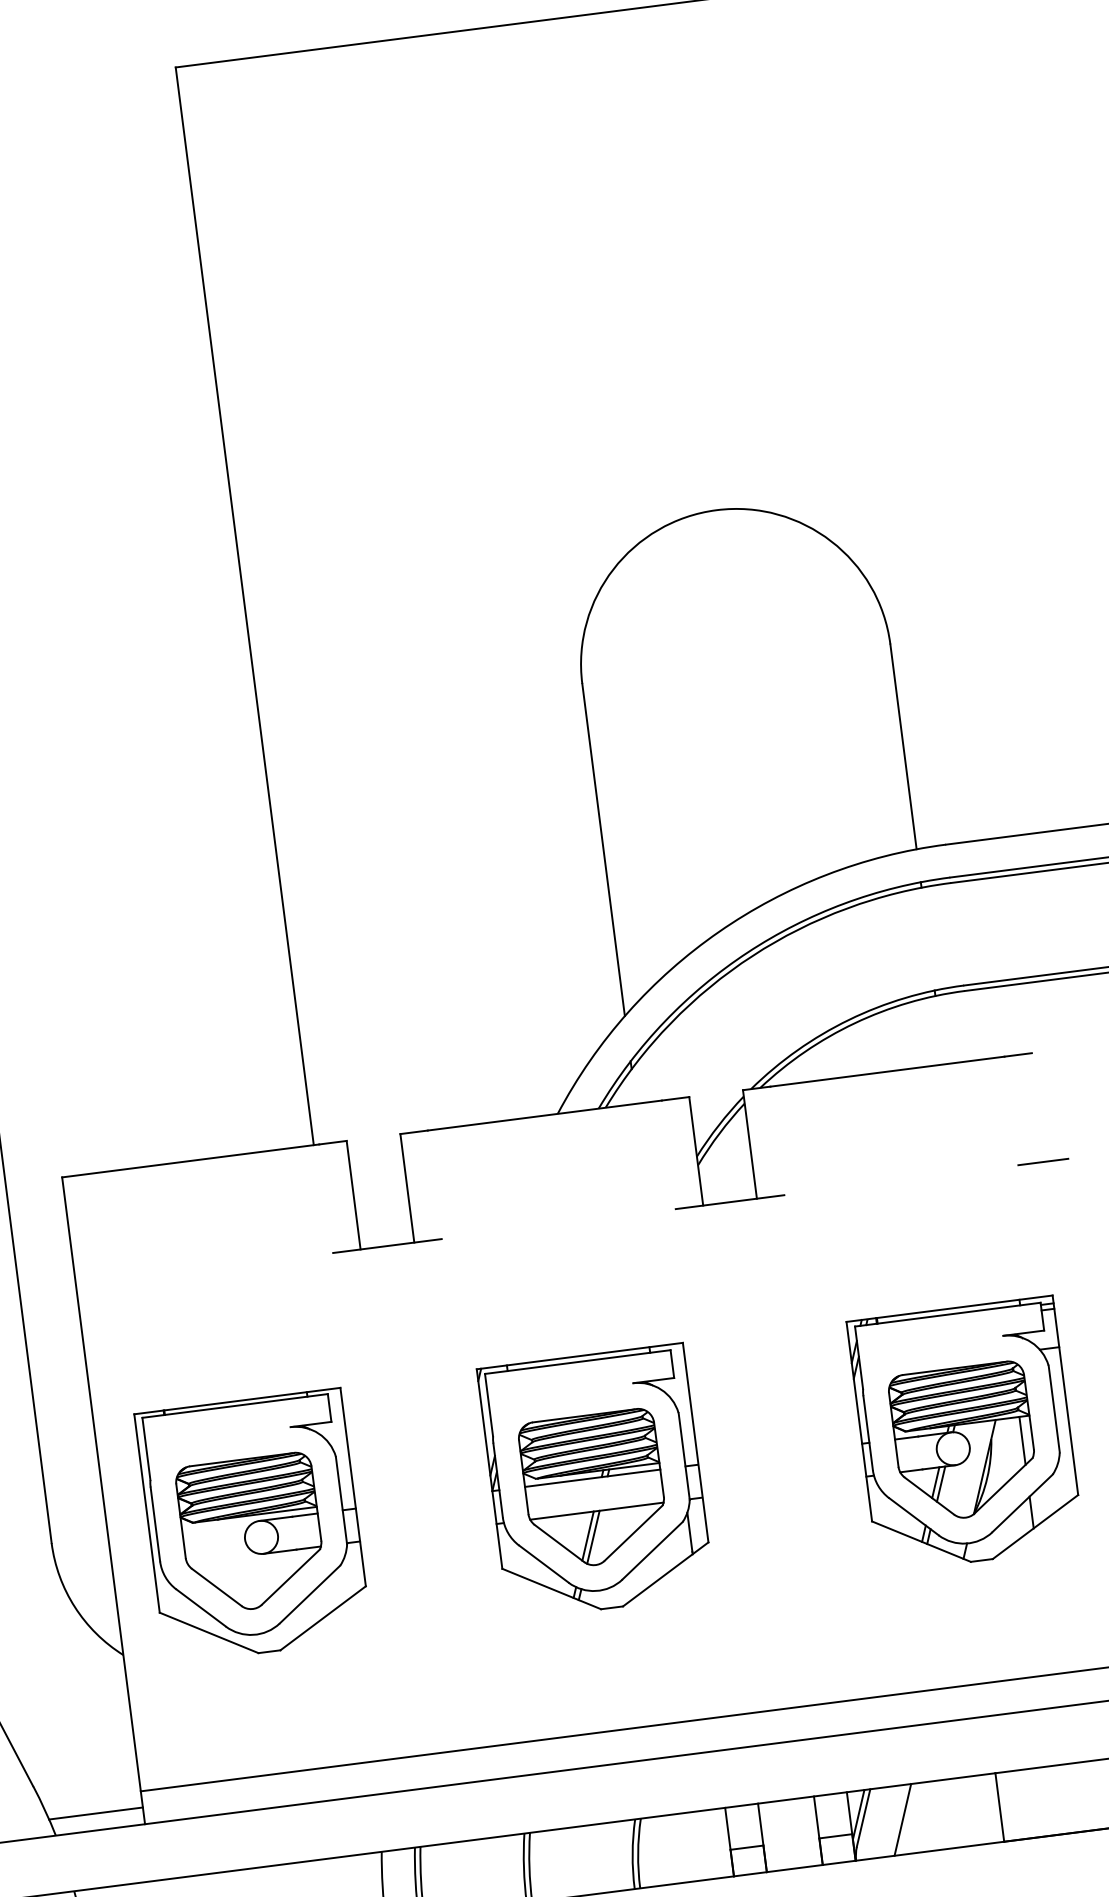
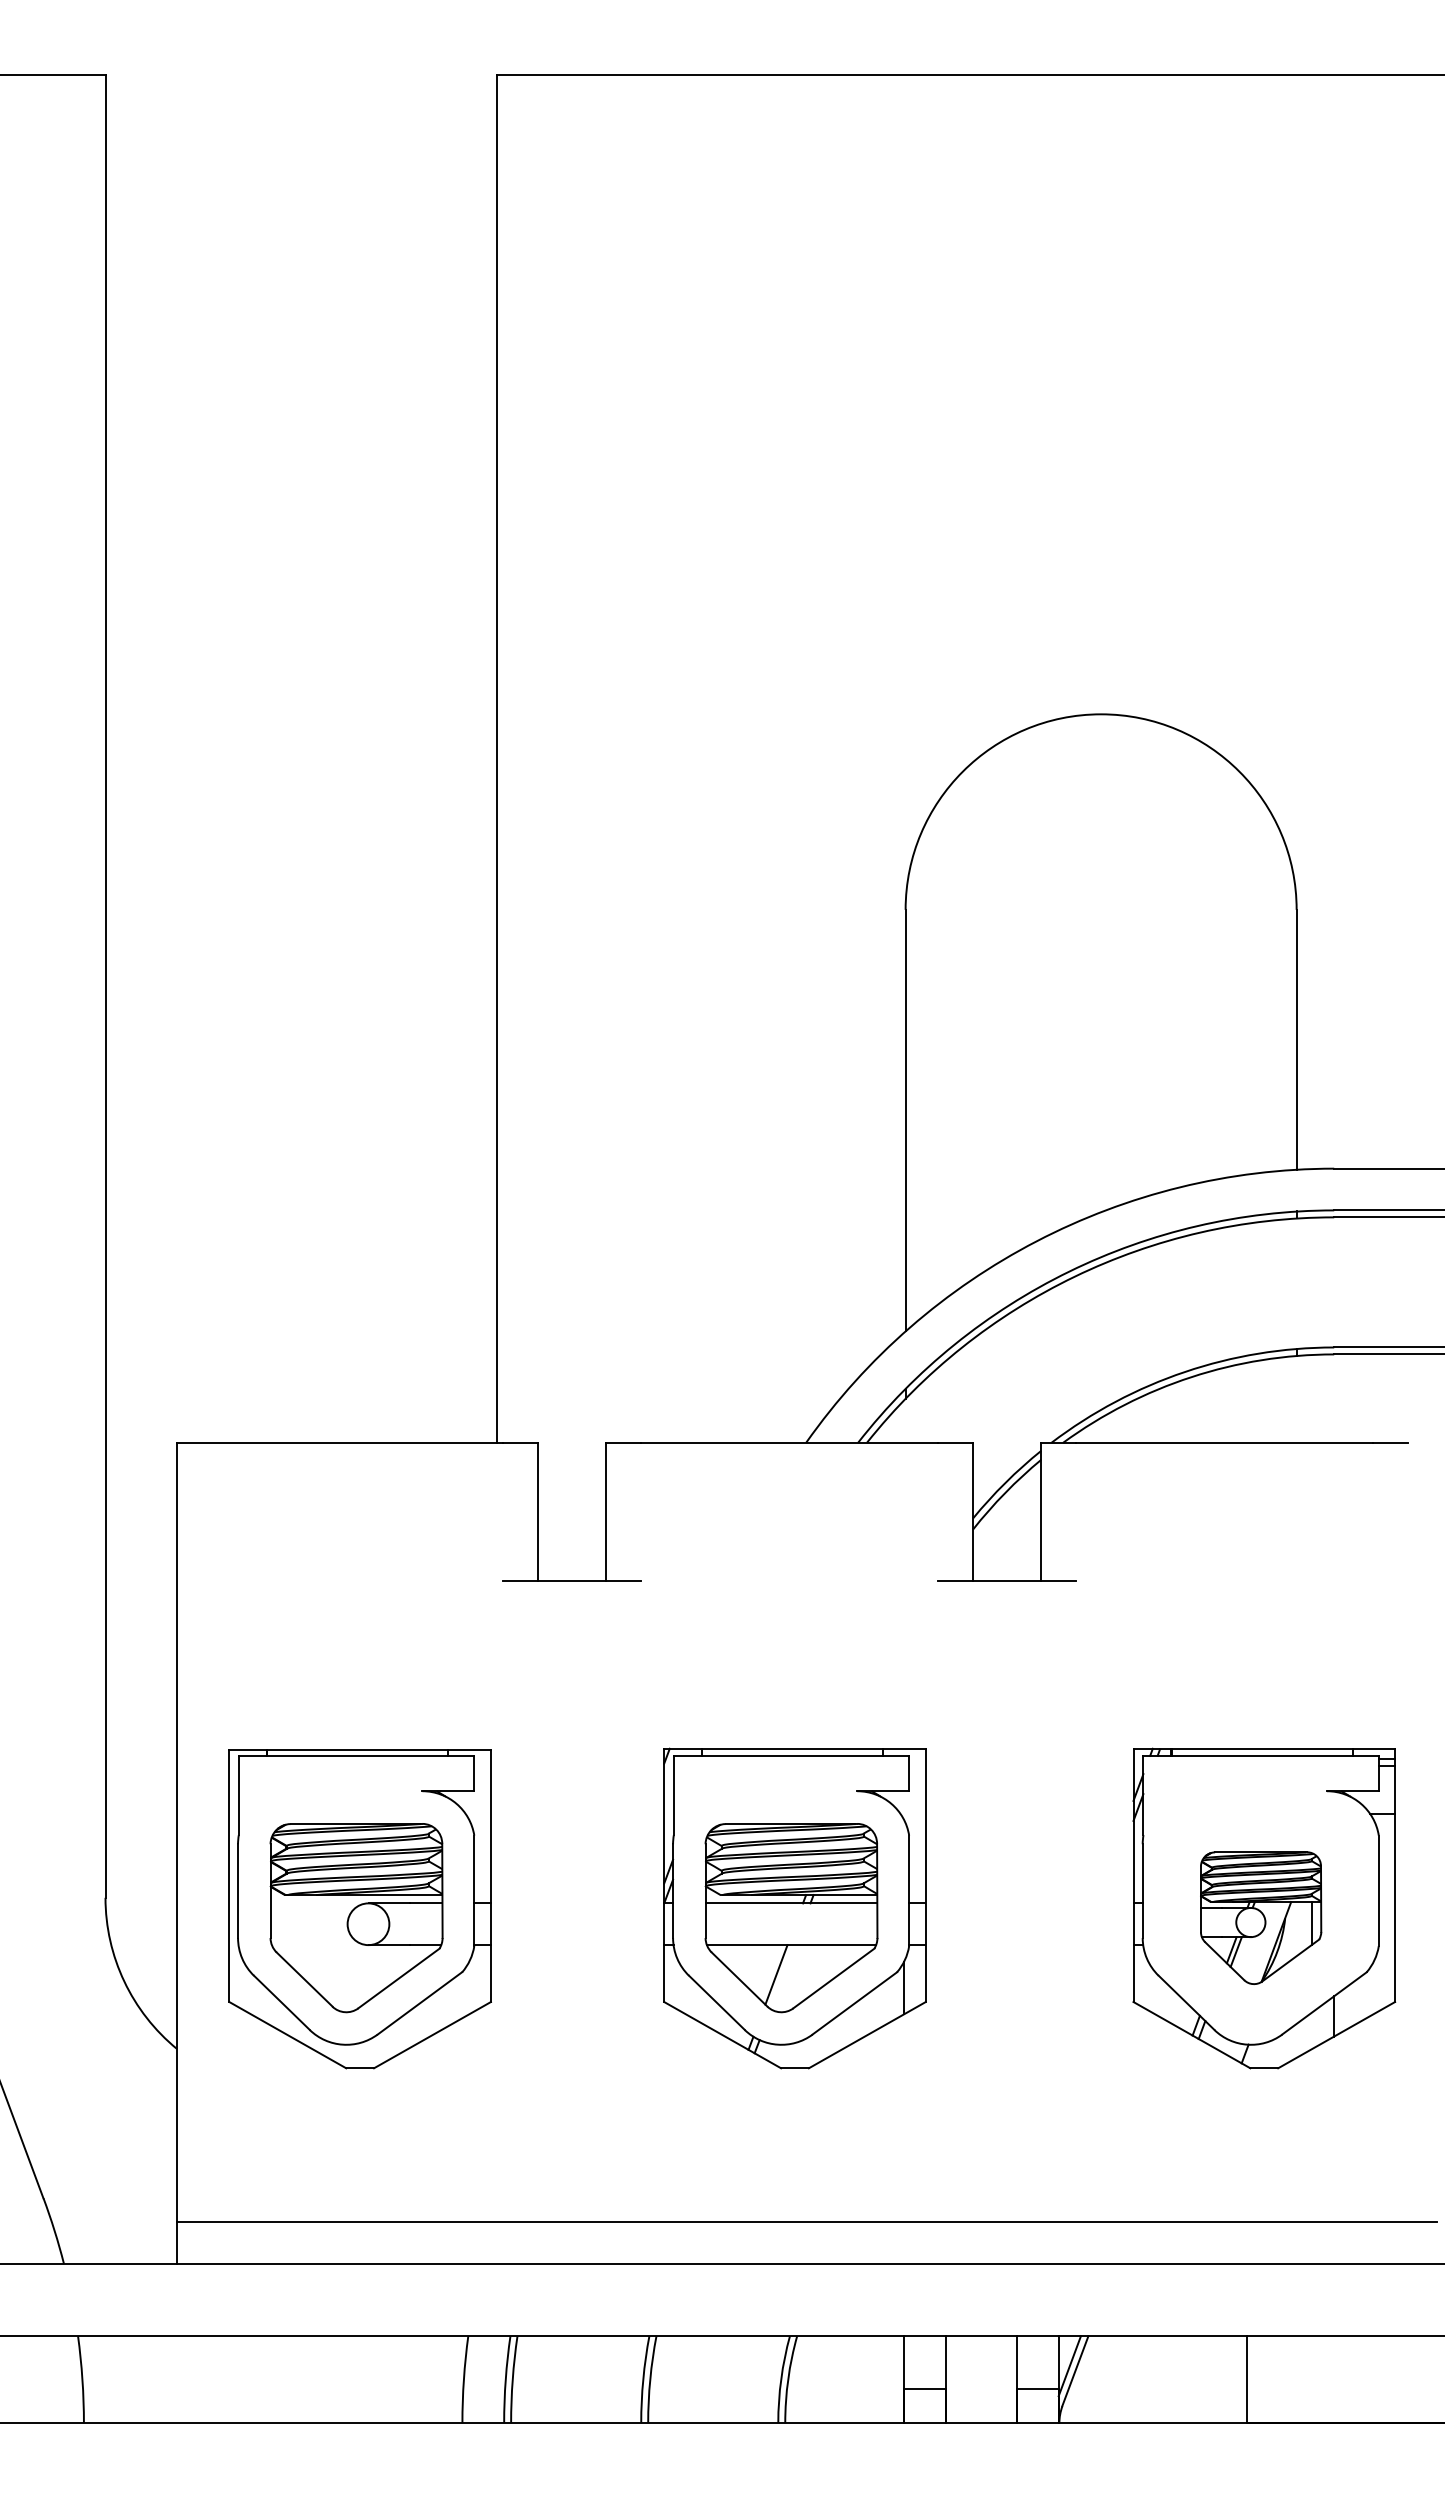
line: (1043, 1162) -> (1404, 1580), removed
part: (963, 1442) -> (1260, 1918), size x0.7
line: (593, 1537) -> (783, 1977), removed
line: (95, 1813) -> (117, 2242), removed
line: (903, 1819) -> (1124, 2379), removed

